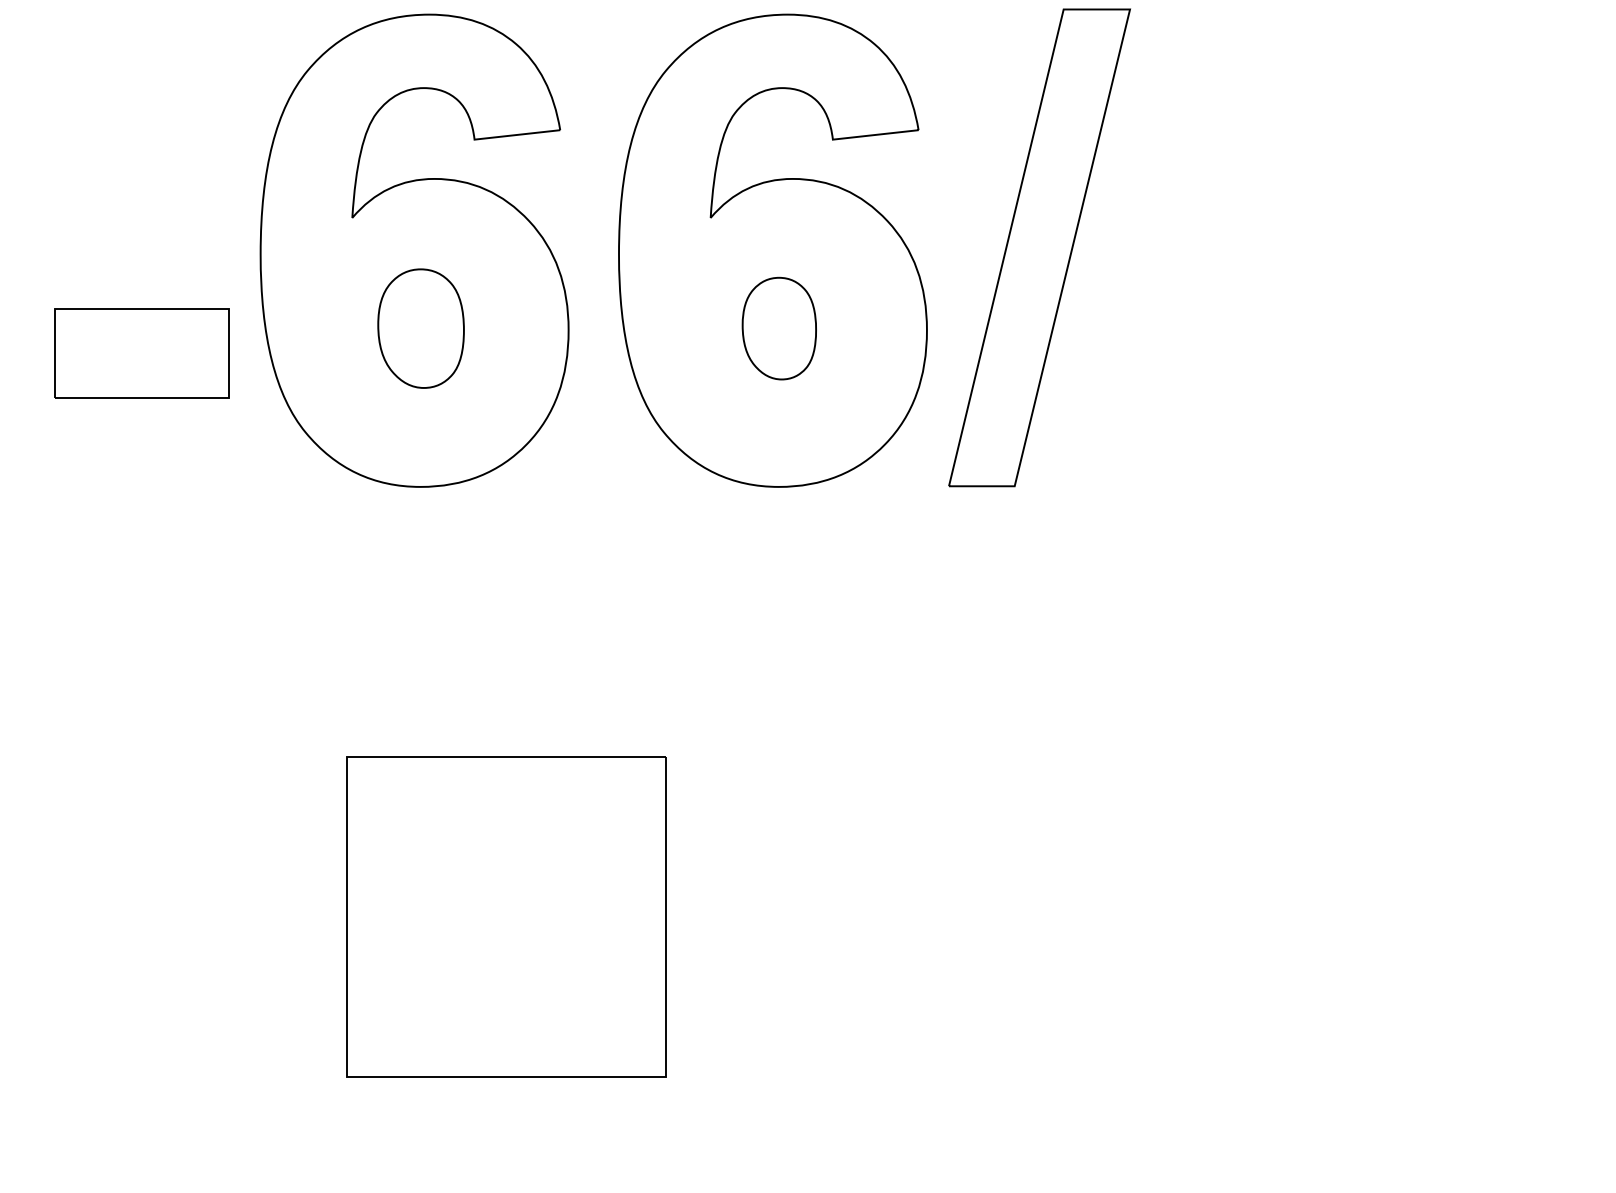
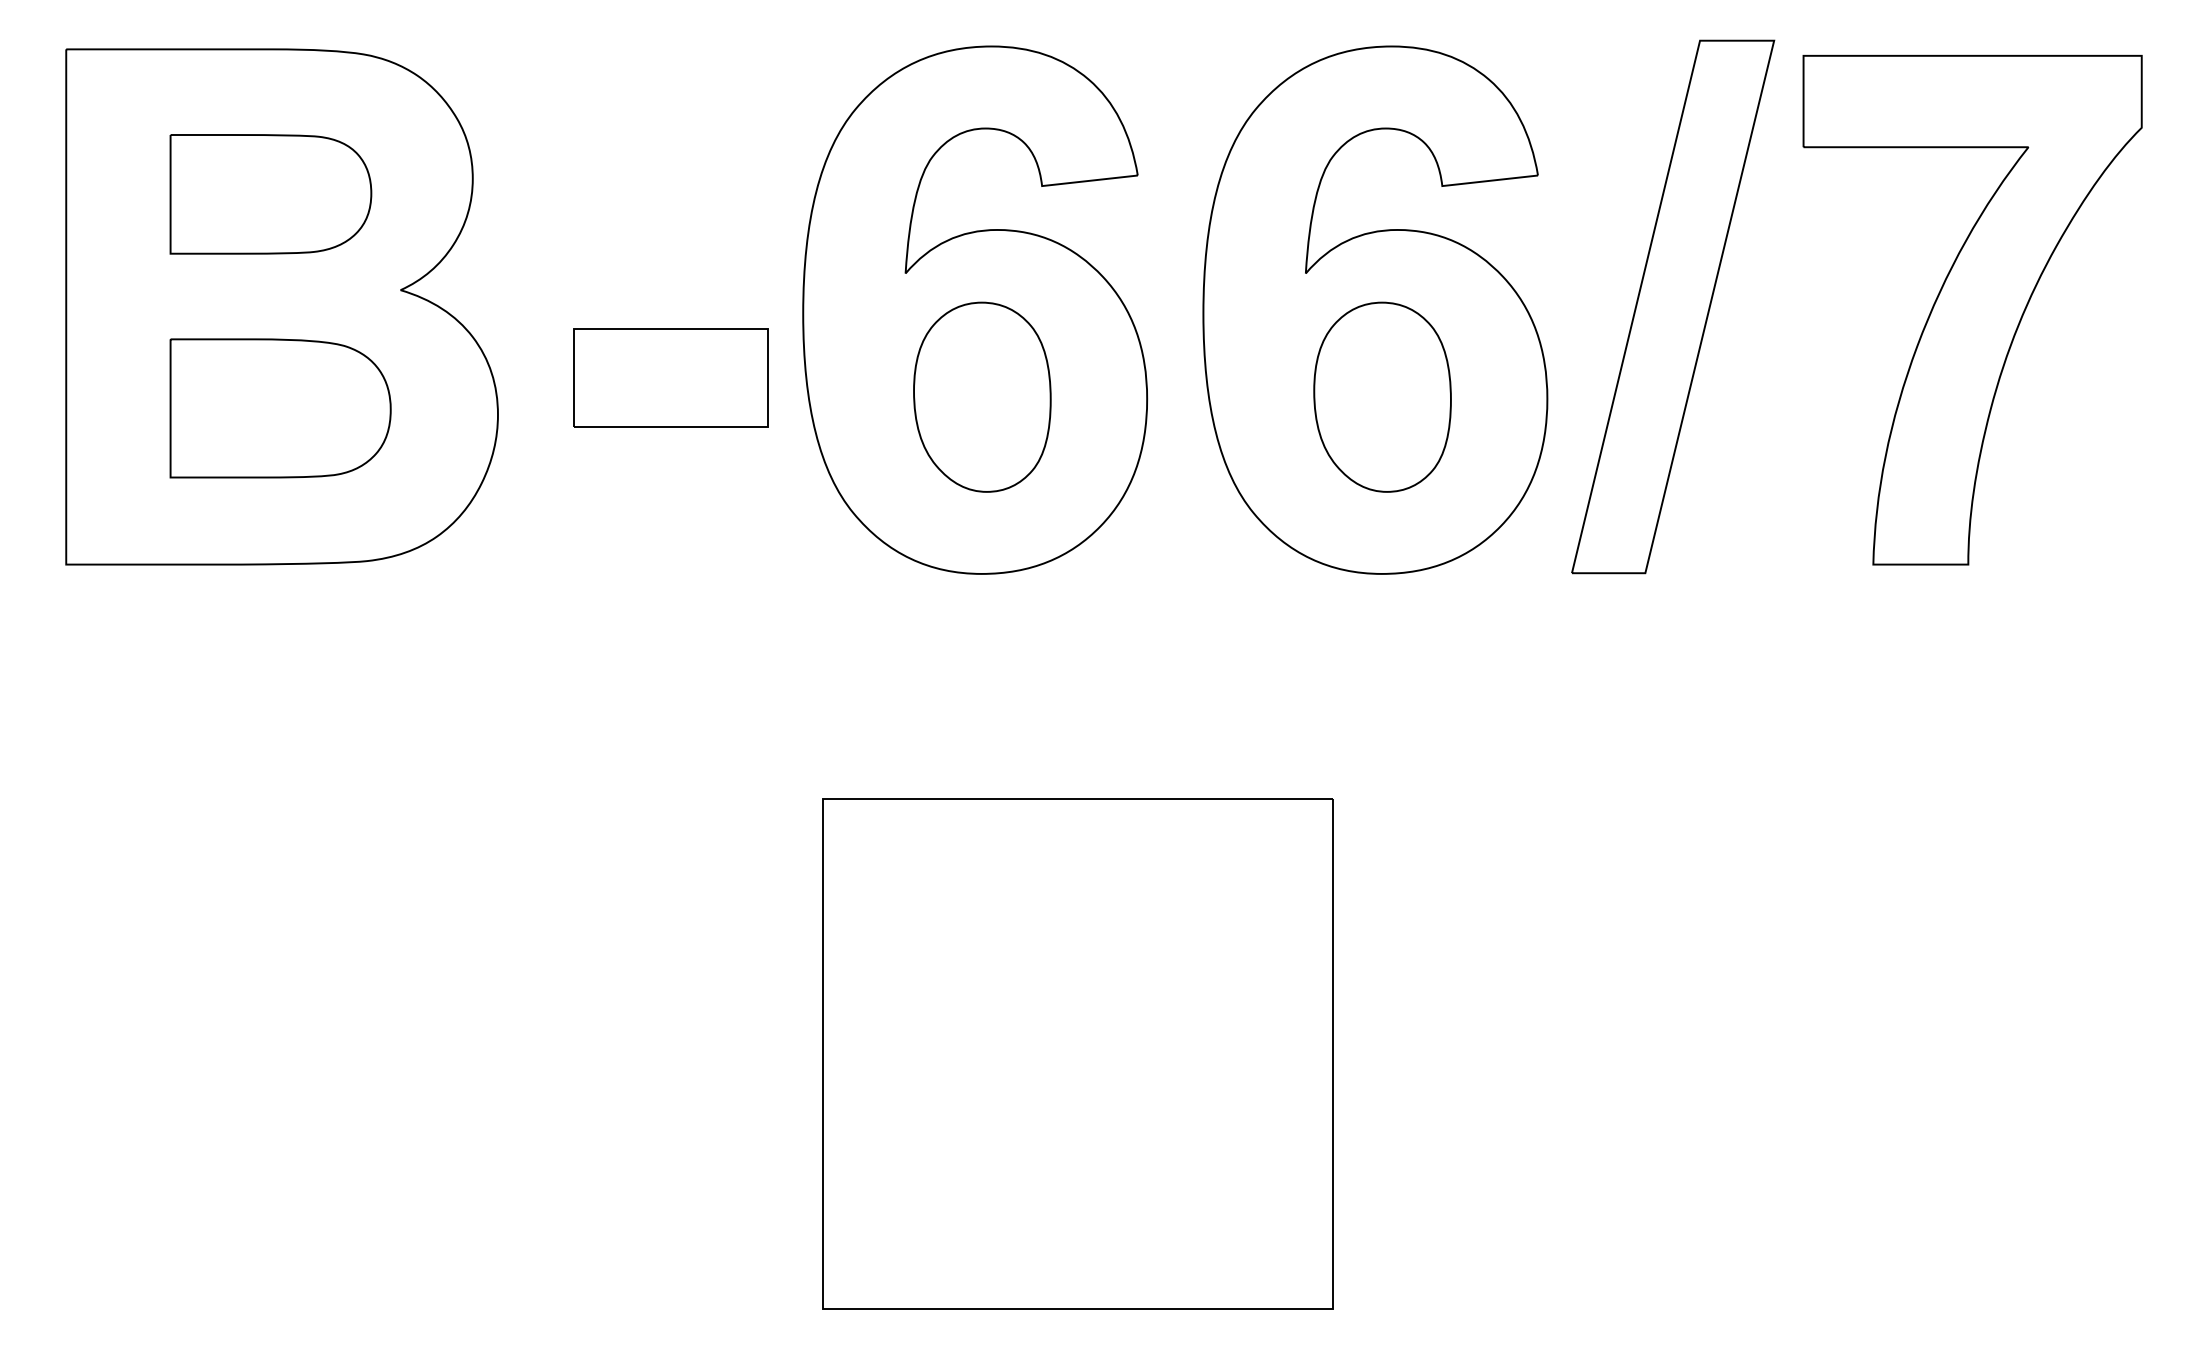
part: (1307, 251) -> (1972, 310), added
part: (421, 328) -> (982, 396), size x1.43
part: (779, 328) -> (1382, 396), size x1.67
part: (141, 353) -> (670, 377), moved
part: (506, 916) -> (1077, 1053), size x1.43

